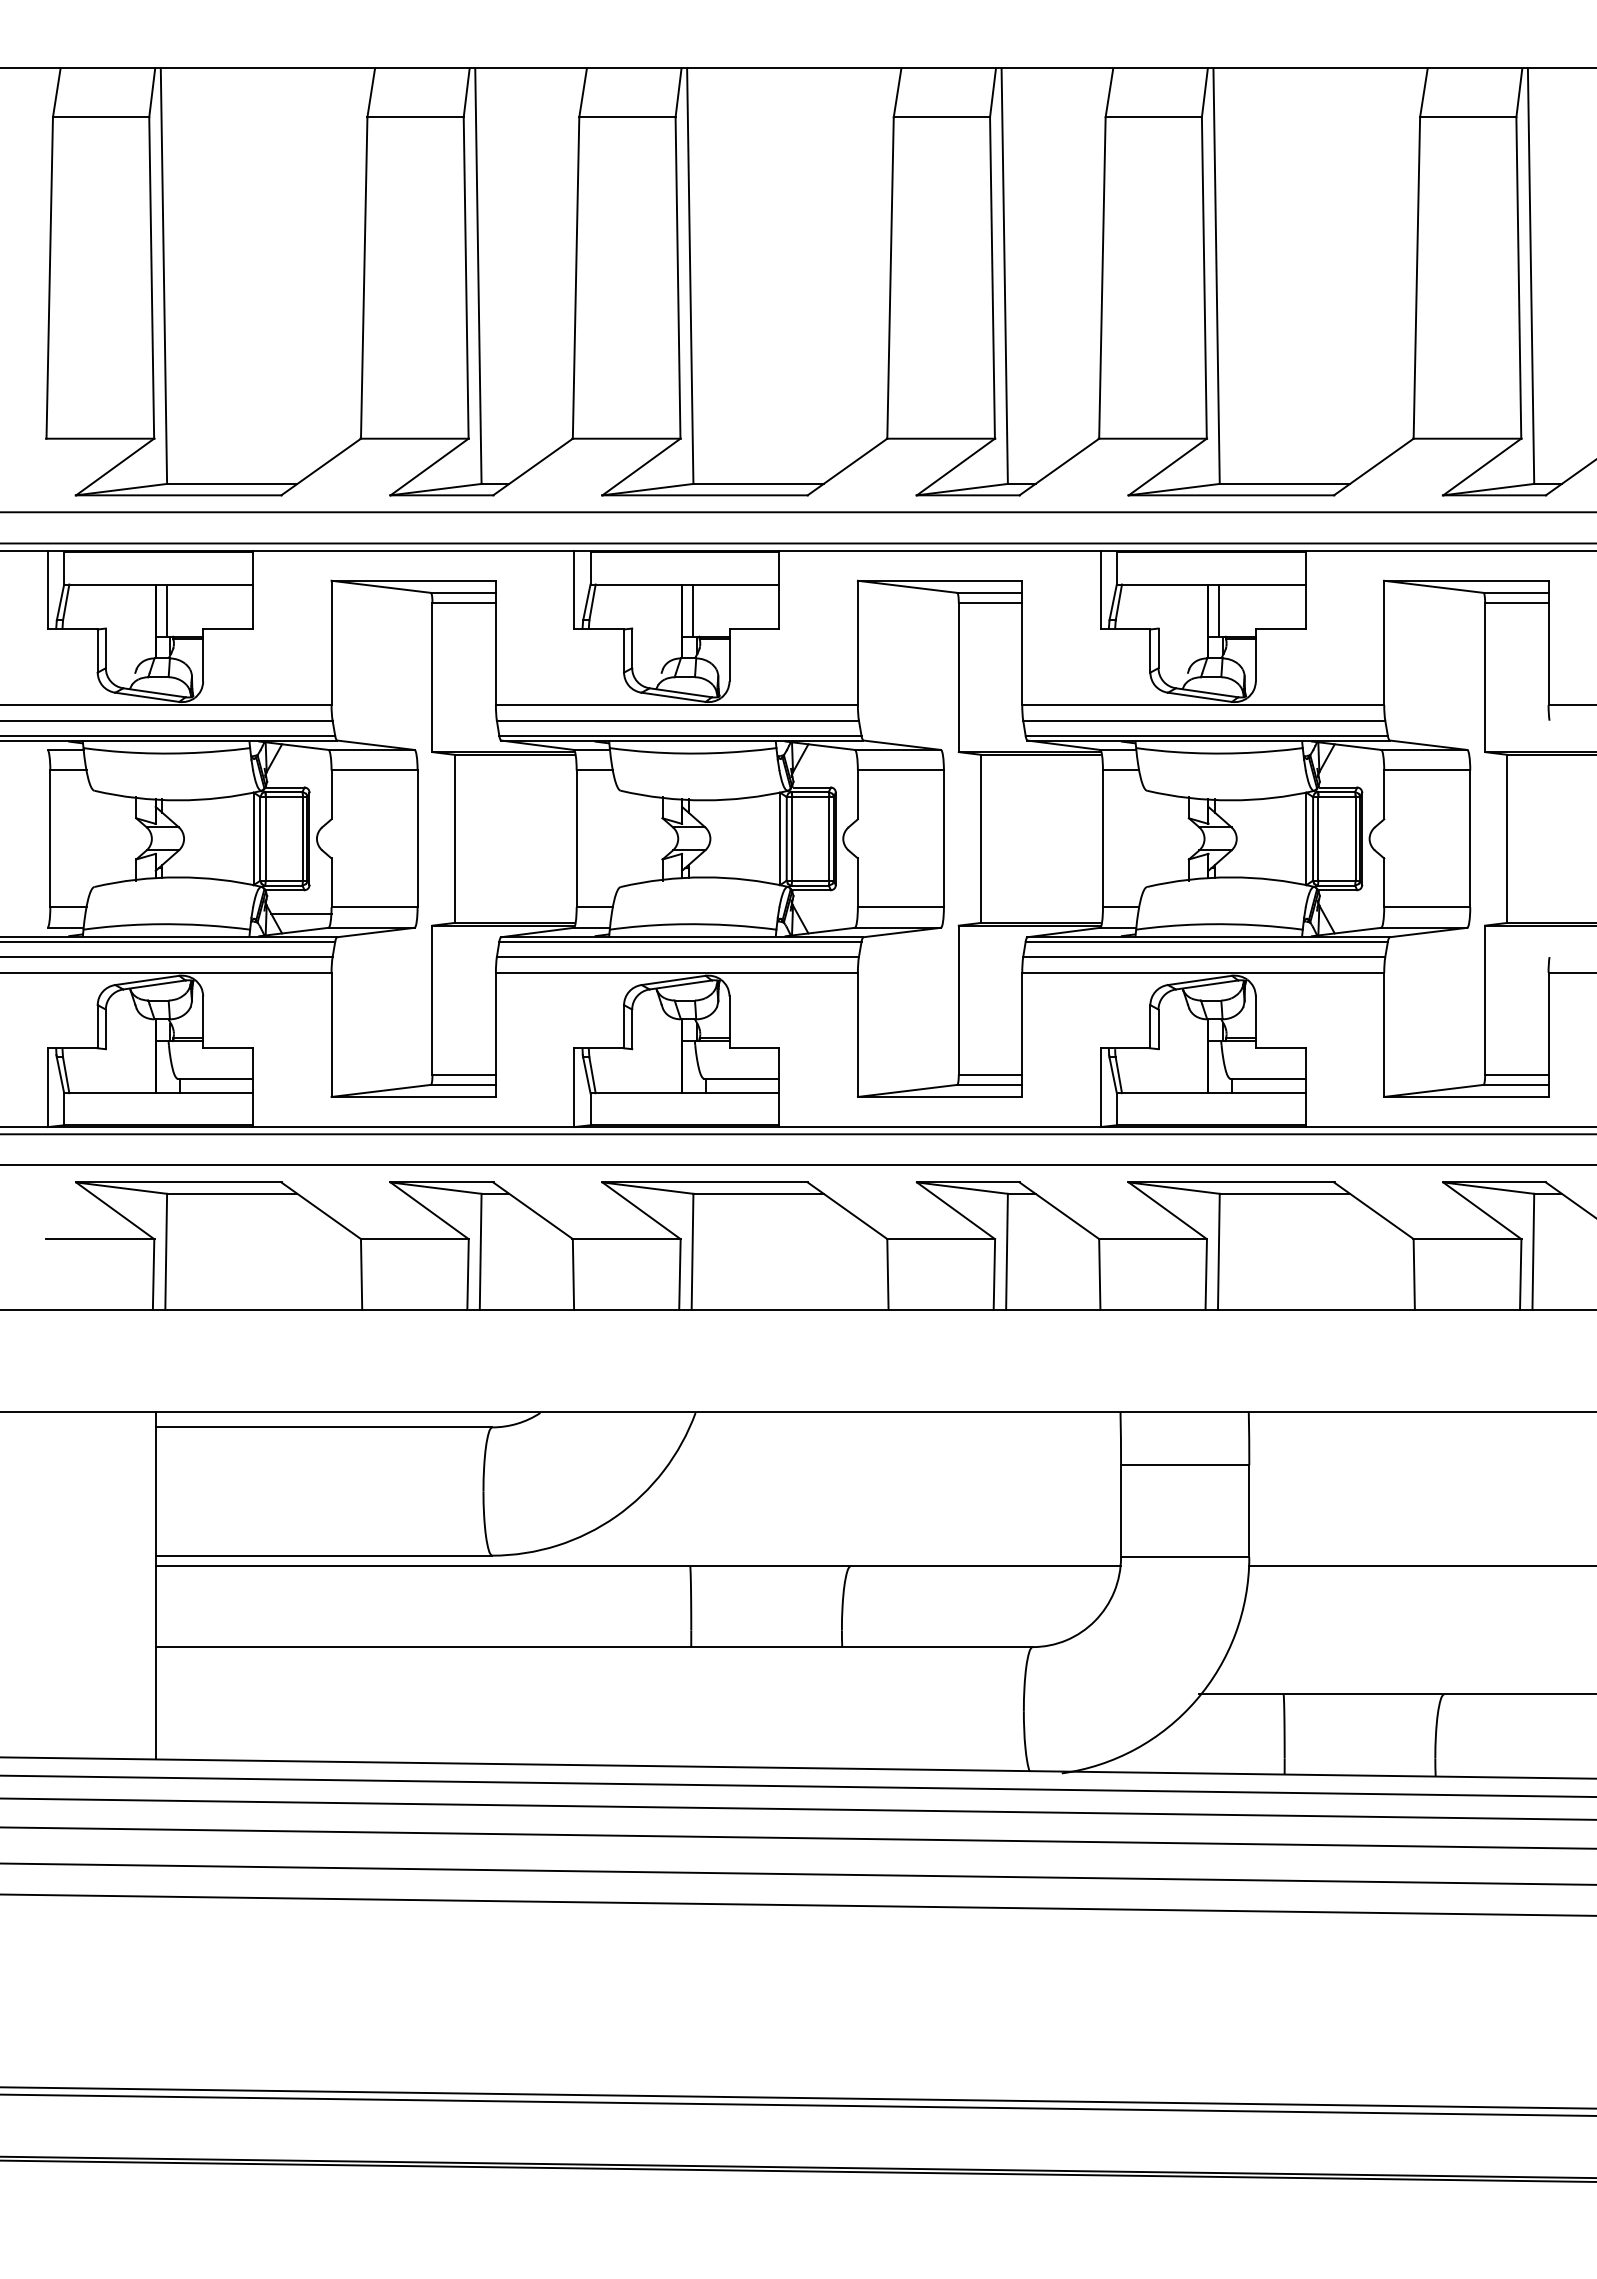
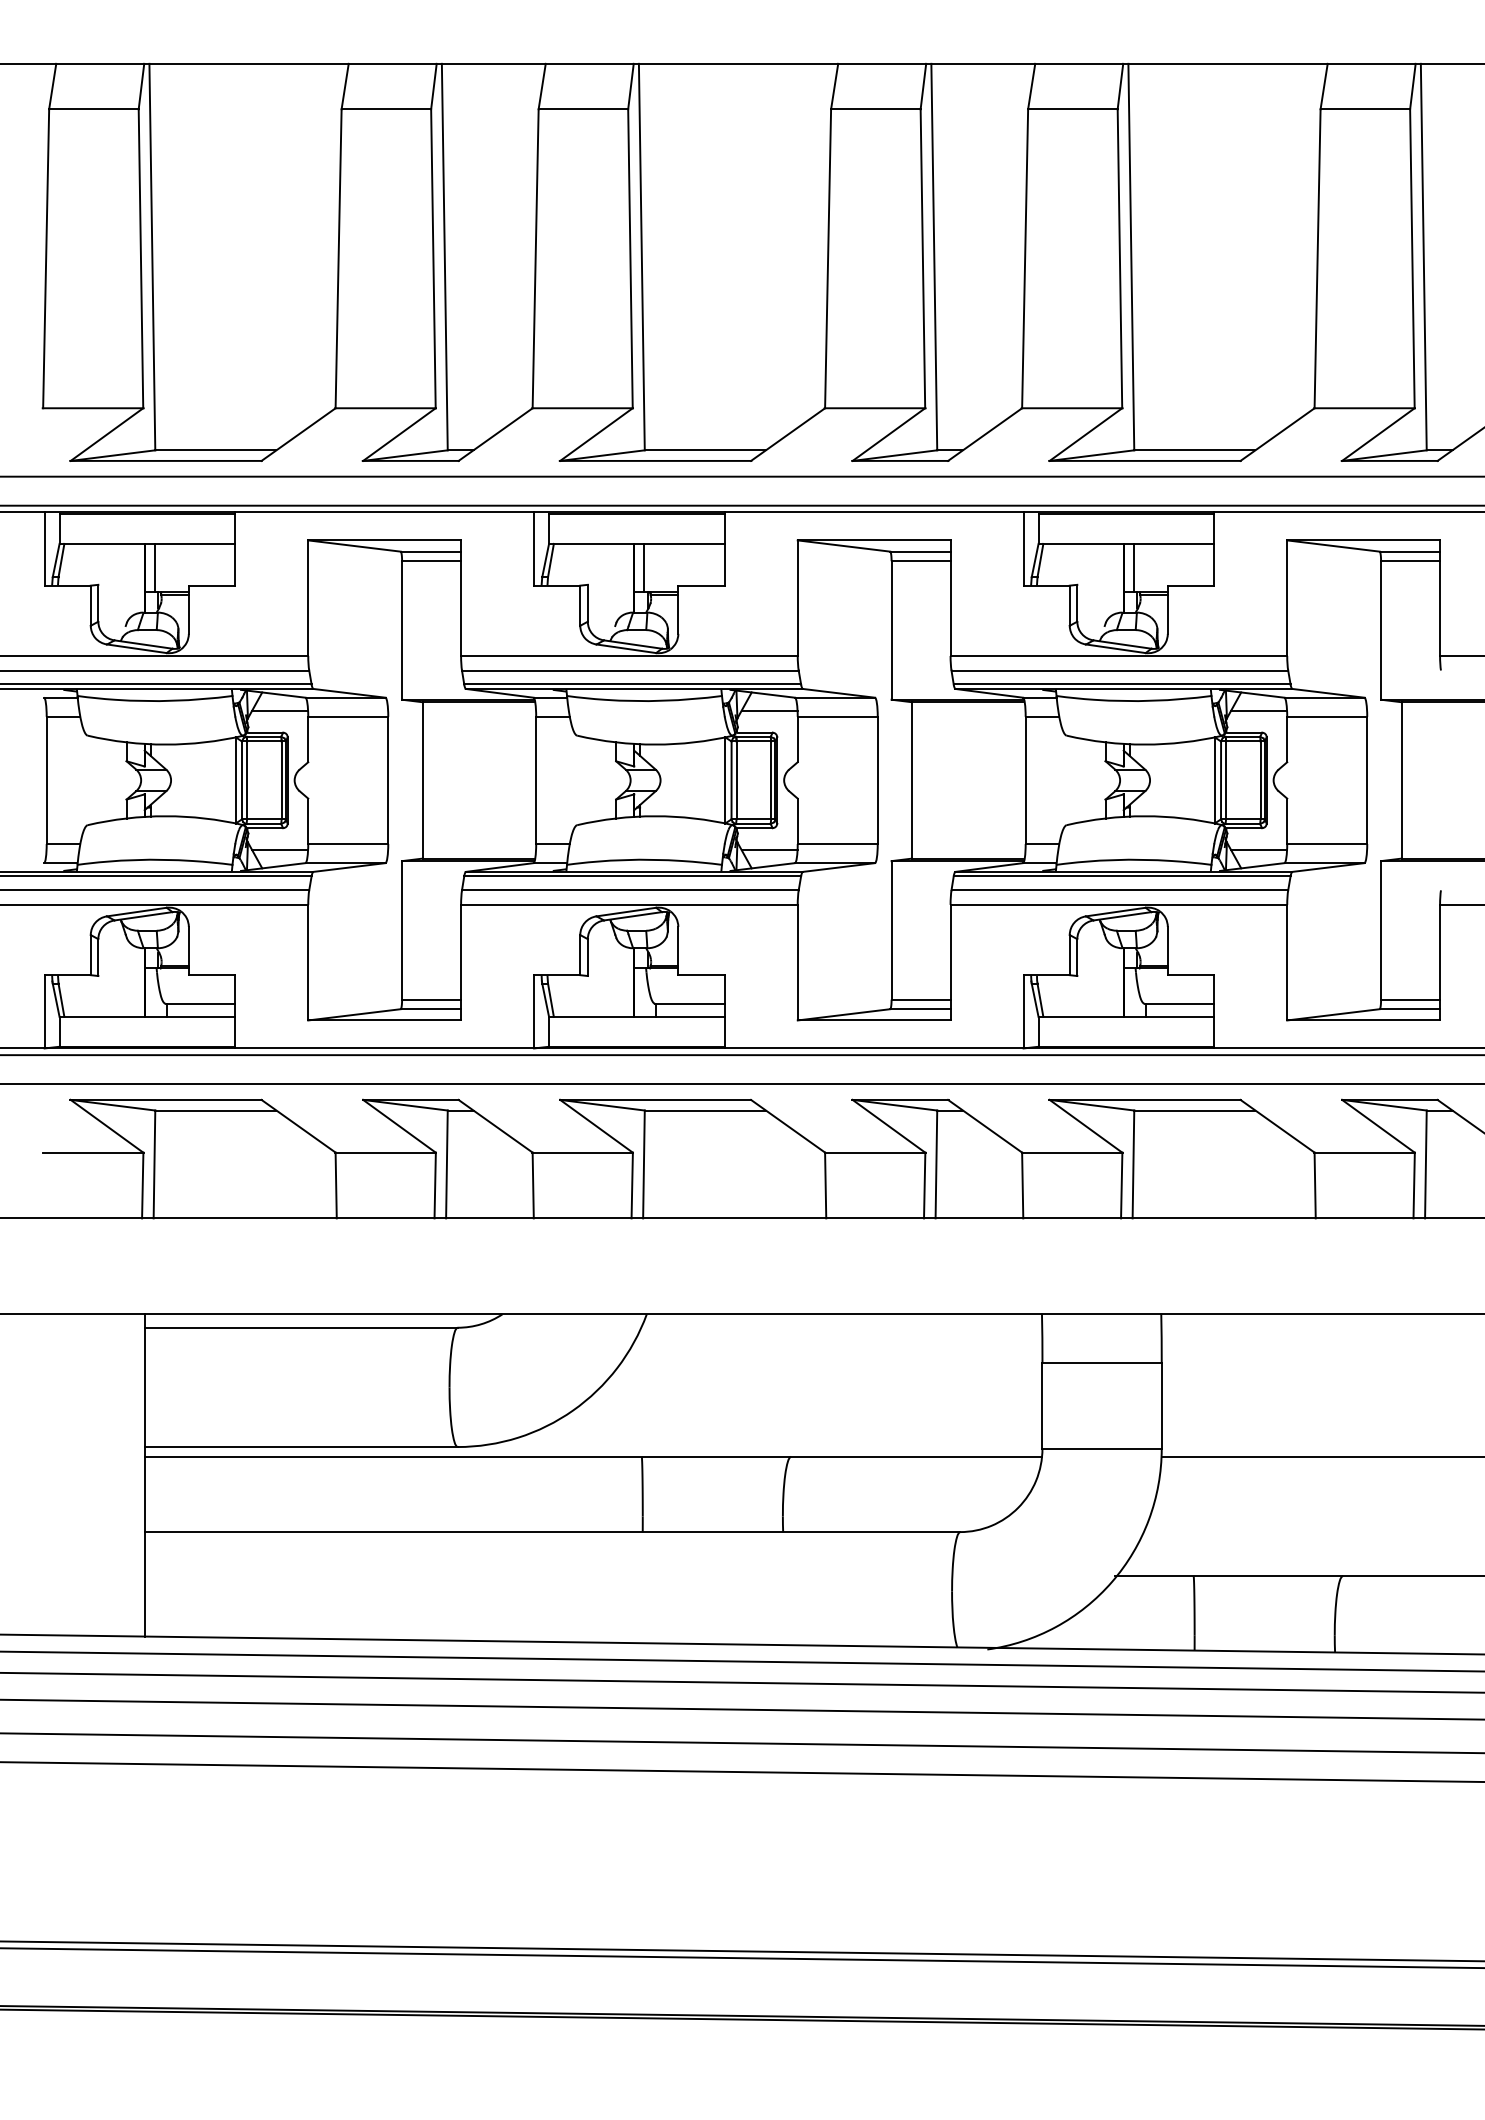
line: (301, 763) -> (280, 710), added
line: (827, 763) -> (769, 710), added
line: (1353, 763) -> (1258, 710), added
line: (827, 913) -> (769, 849), added
line: (1353, 913) -> (1258, 849), added

